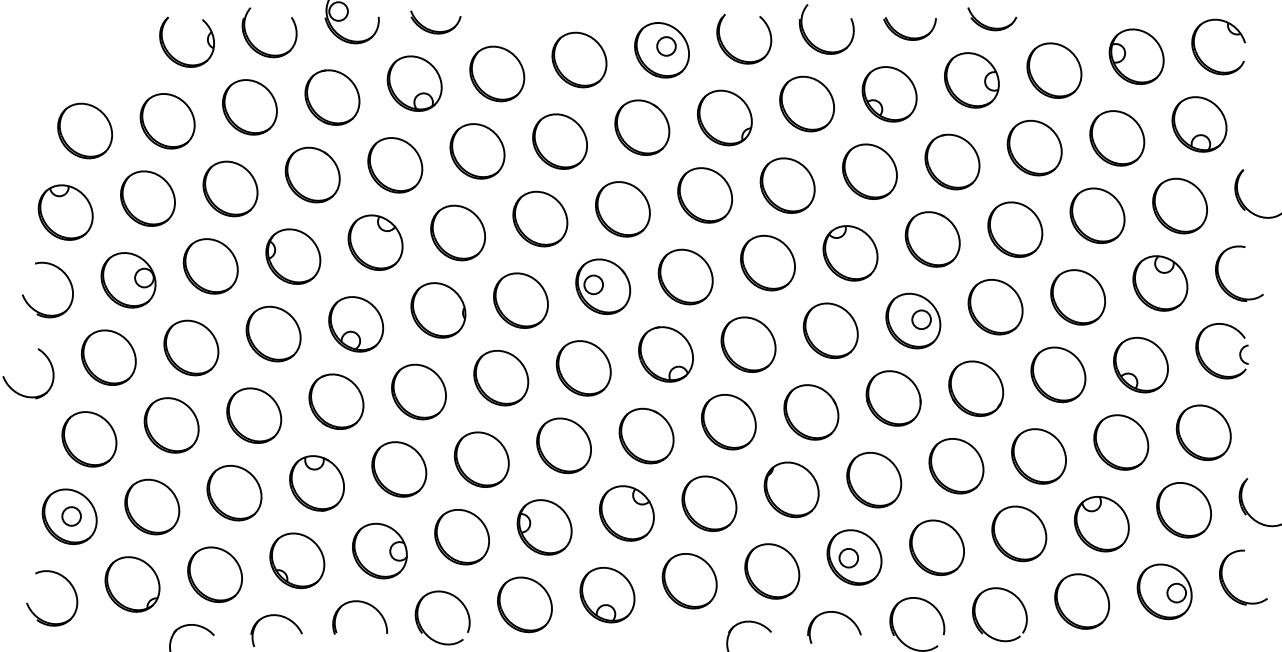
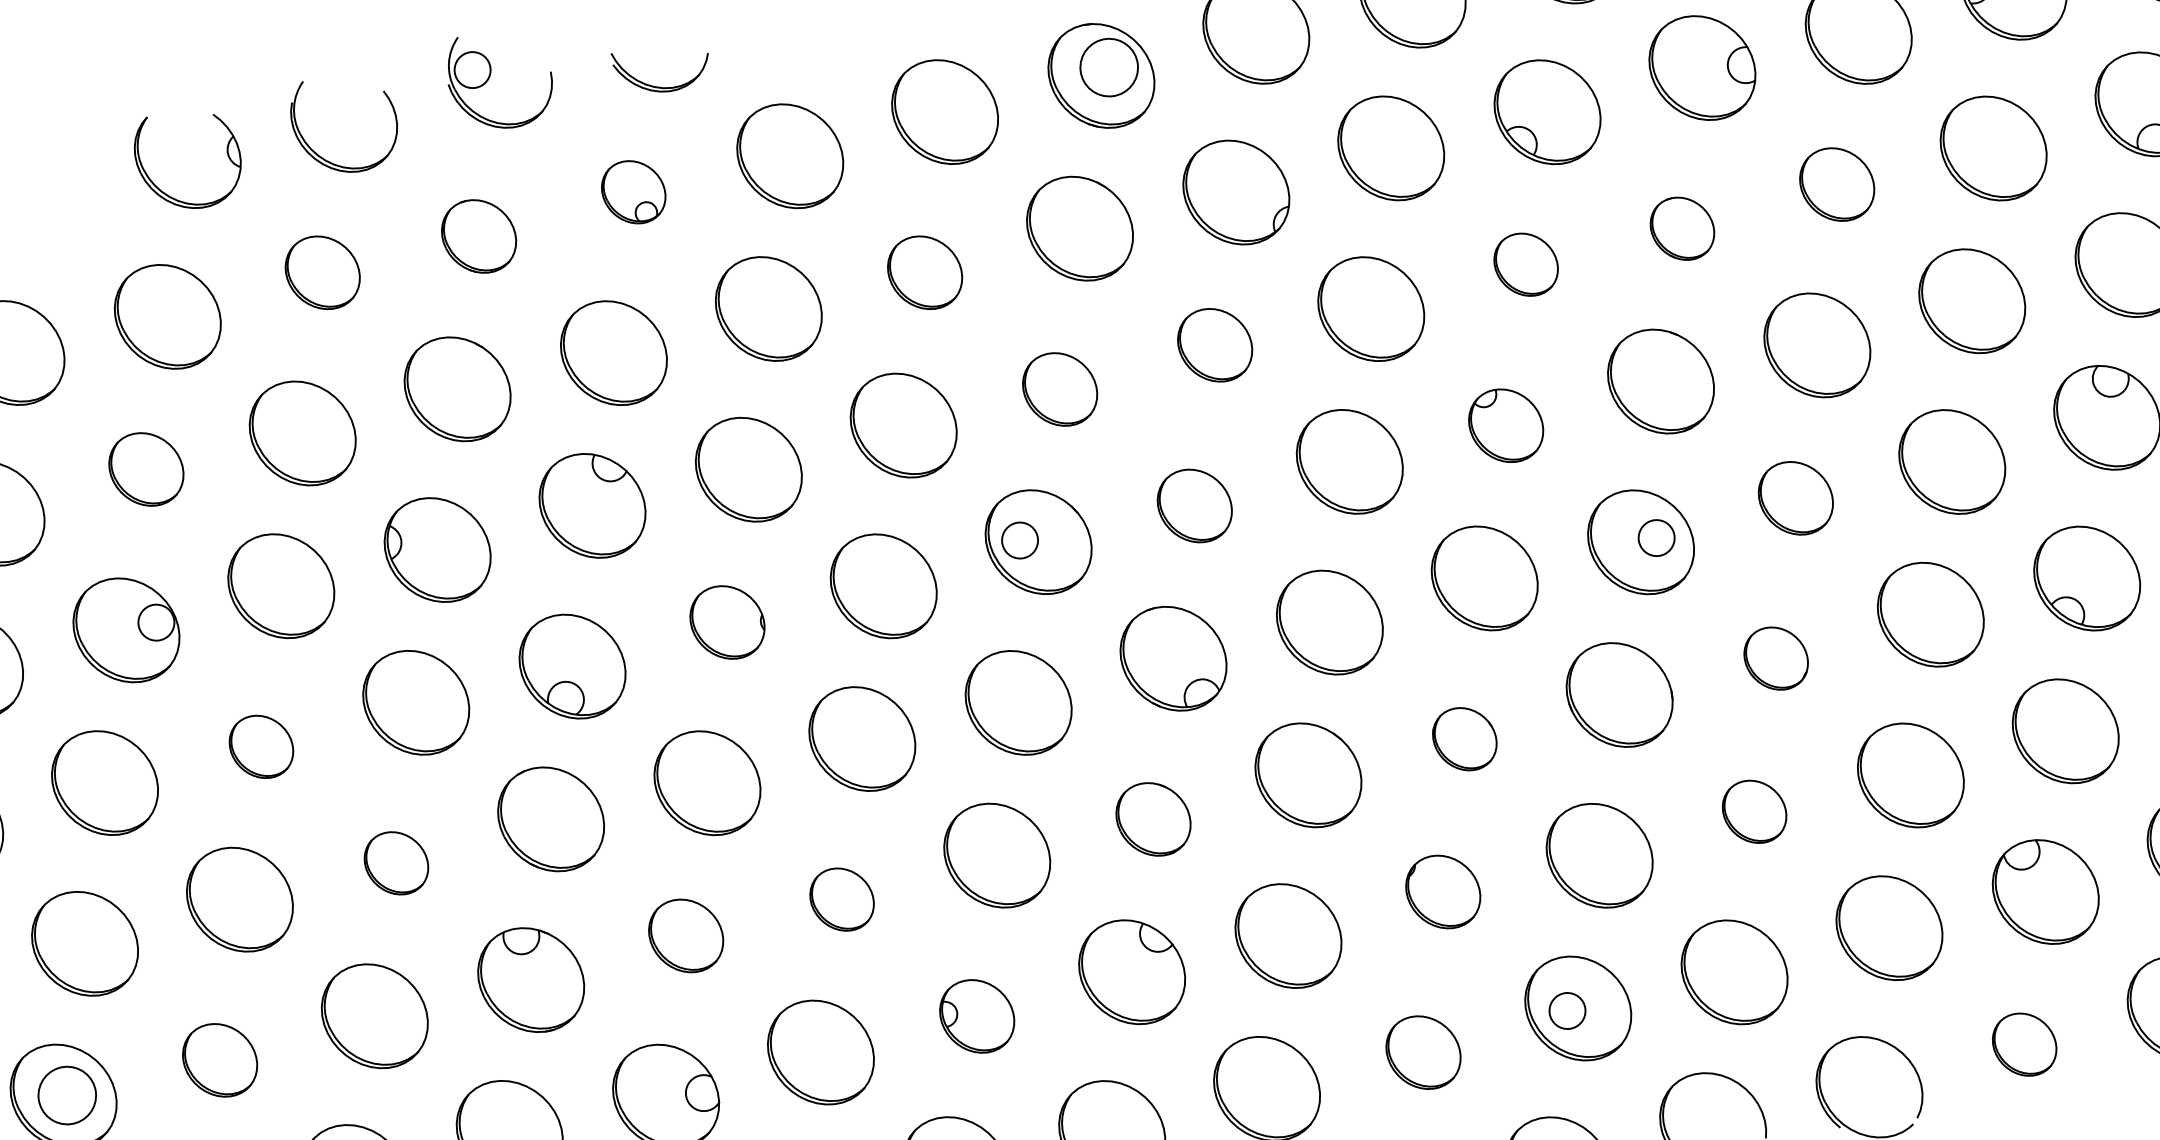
circle: (666, 46) -> (1109, 67), size x1.6
part: (414, 83) -> (633, 192), size x0.6
part: (332, 97) -> (479, 236), size x0.7
part: (249, 107) -> (321, 273), size x0.7
part: (559, 141) -> (923, 272), size x0.7
part: (1034, 147) -> (1836, 183), size x0.7
part: (952, 161) -> (1682, 227), size x0.6
part: (869, 171) -> (1525, 264), size x0.6
part: (705, 195) -> (1215, 345), size x0.7
part: (147, 198) -> (145, 469), size x0.7
part: (622, 209) -> (1059, 389), size x0.7
part: (850, 253) -> (1506, 425), size x0.7
part: (685, 276) -> (1194, 505), size x0.7
part: (995, 307) -> (1795, 498), size x0.7
part: (438, 310) -> (727, 622), size x0.7
part: (191, 347) -> (261, 745), size x0.6
part: (976, 388) -> (1776, 658), size x0.6
part: (811, 412) -> (1464, 739), size x0.6
part: (254, 415) -> (396, 863), size x0.6
part: (646, 435) -> (1153, 818), size x0.7
part: (481, 459) -> (841, 899), size x0.6
part: (956, 466) -> (1754, 812), size x0.6
part: (399, 469) -> (686, 935), size x0.7
part: (791, 489) -> (1442, 891), size x0.7
part: (152, 506) -> (220, 1059), size x0.7
circle: (71, 516) -> (66, 1095), size x1.6
part: (544, 527) -> (976, 1016), size x0.7
part: (772, 571) -> (1423, 1052), size x0.7
part: (1082, 601) -> (2025, 1044), size x0.6

